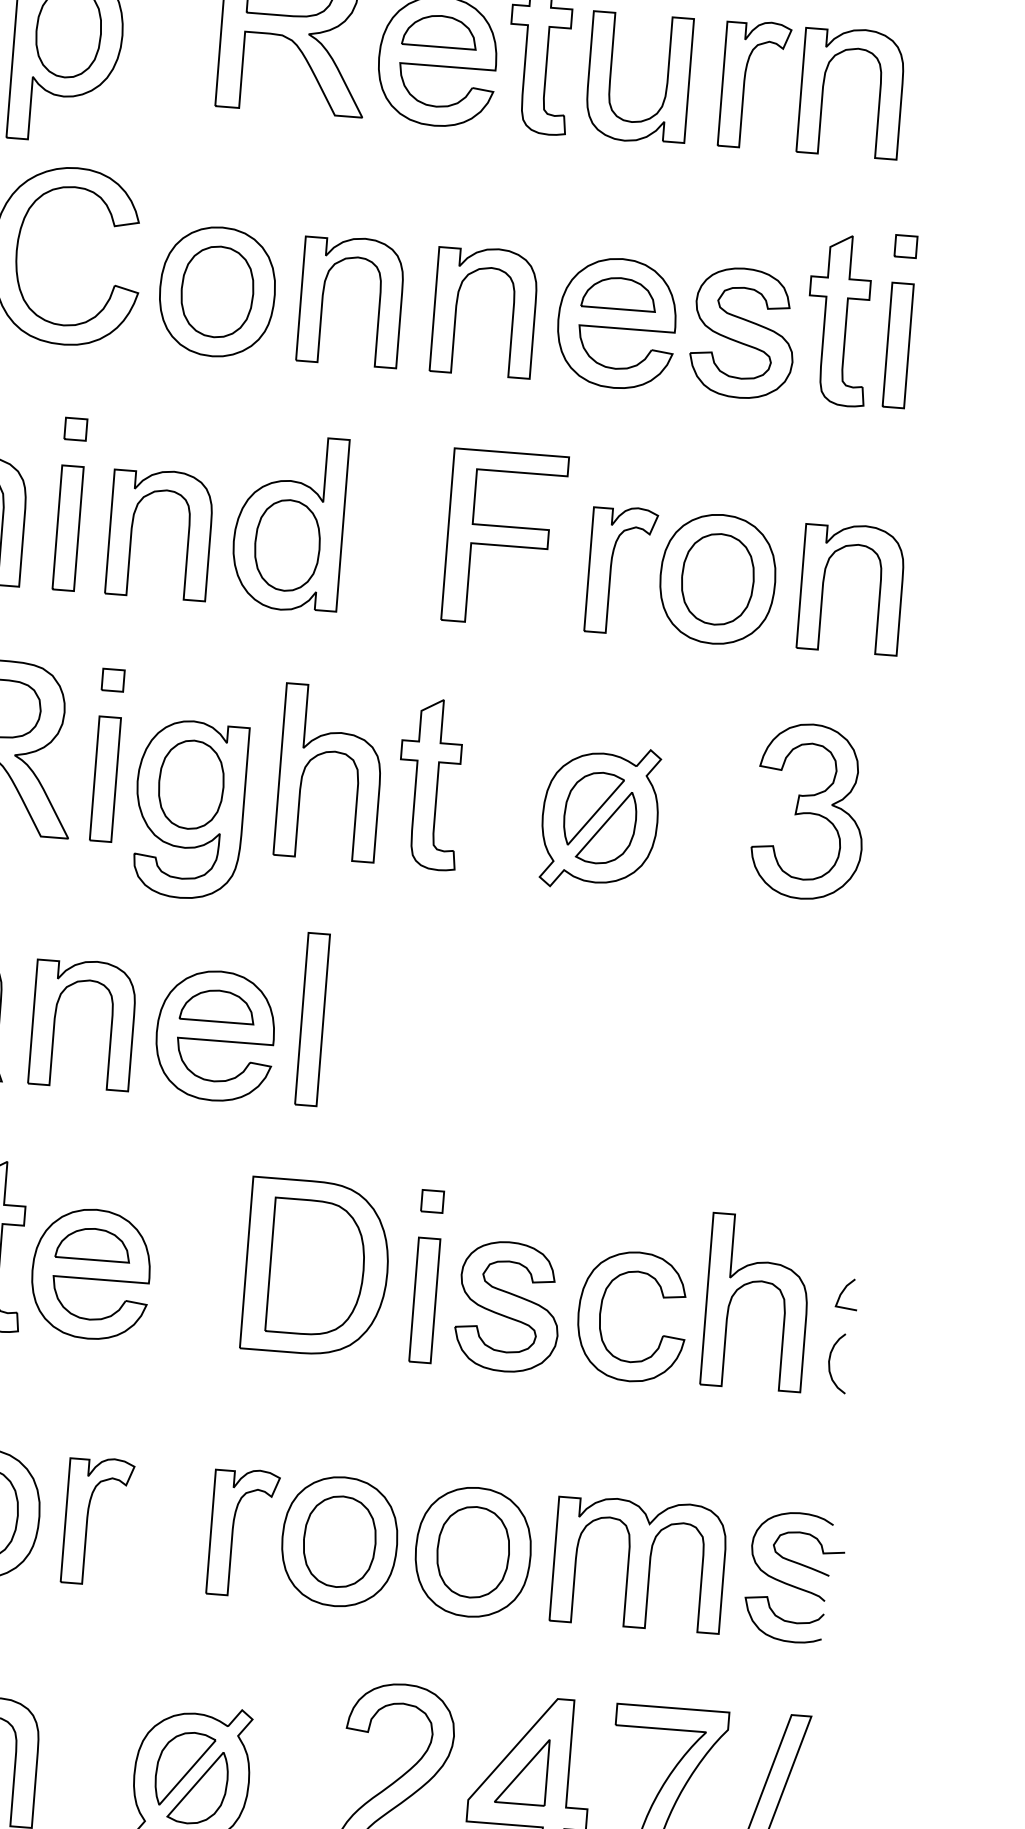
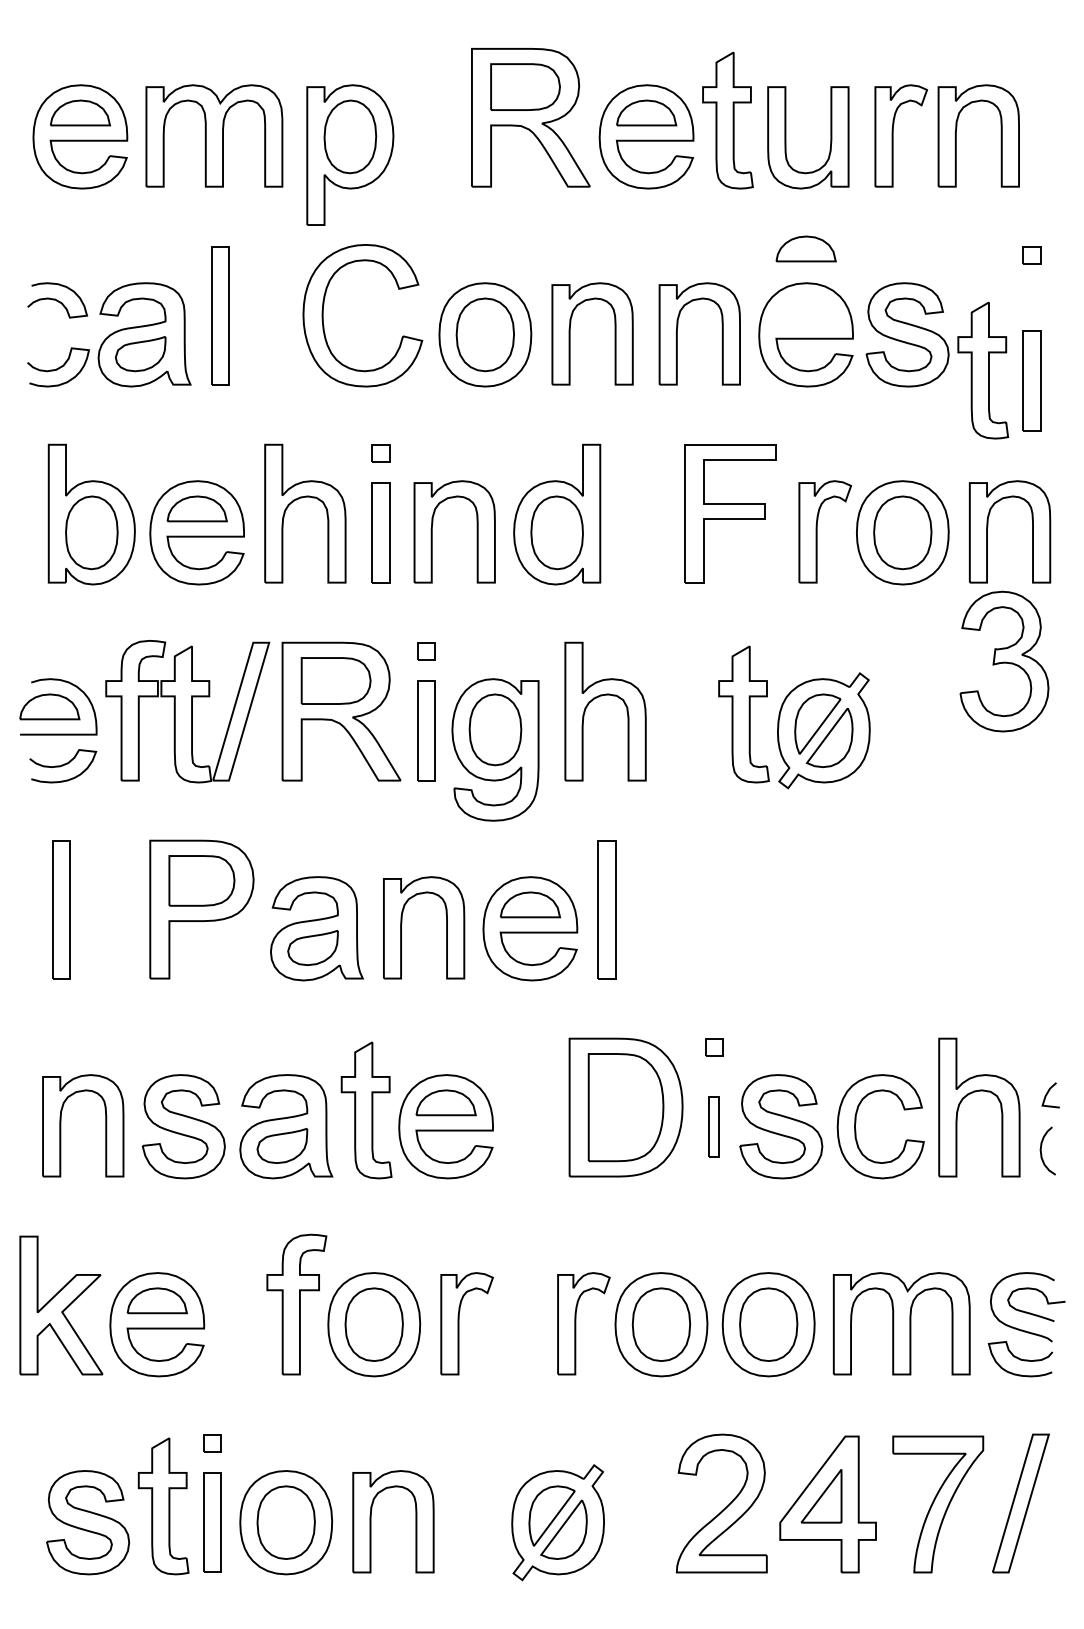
part: (618, 292) -> (805, 248), moved
part: (839, 320) -> (983, 370), moved
part: (897, 344) -> (1031, 380), moved
part: (429, 784) -> (743, 714), moved
part: (809, 811) -> (1004, 661), moved
part: (425, 1300) -> (714, 1126), size x0.6

